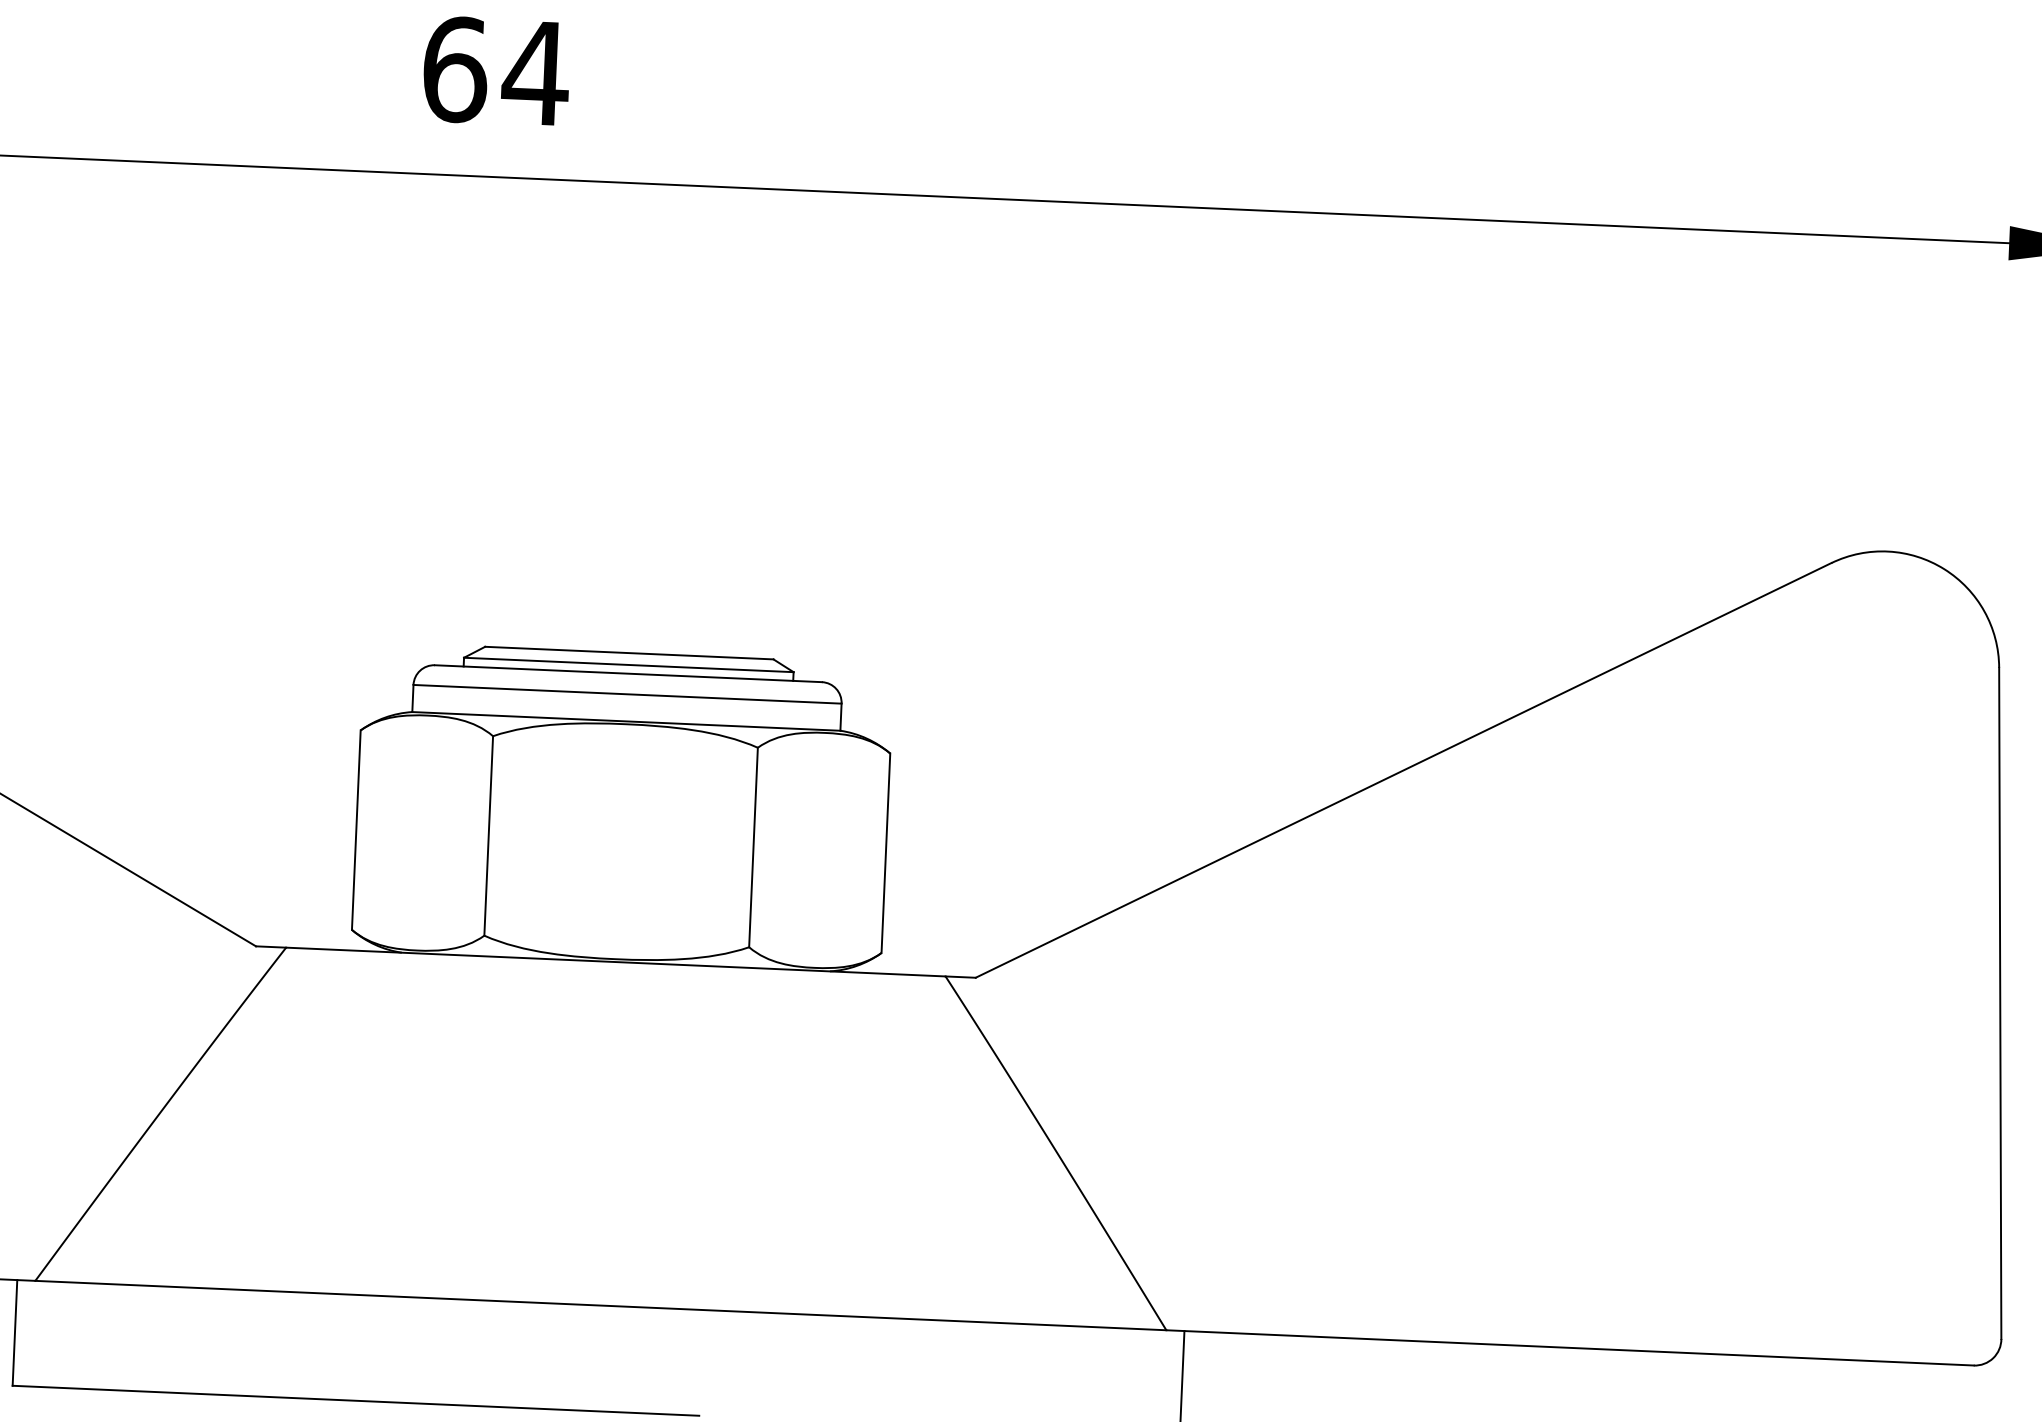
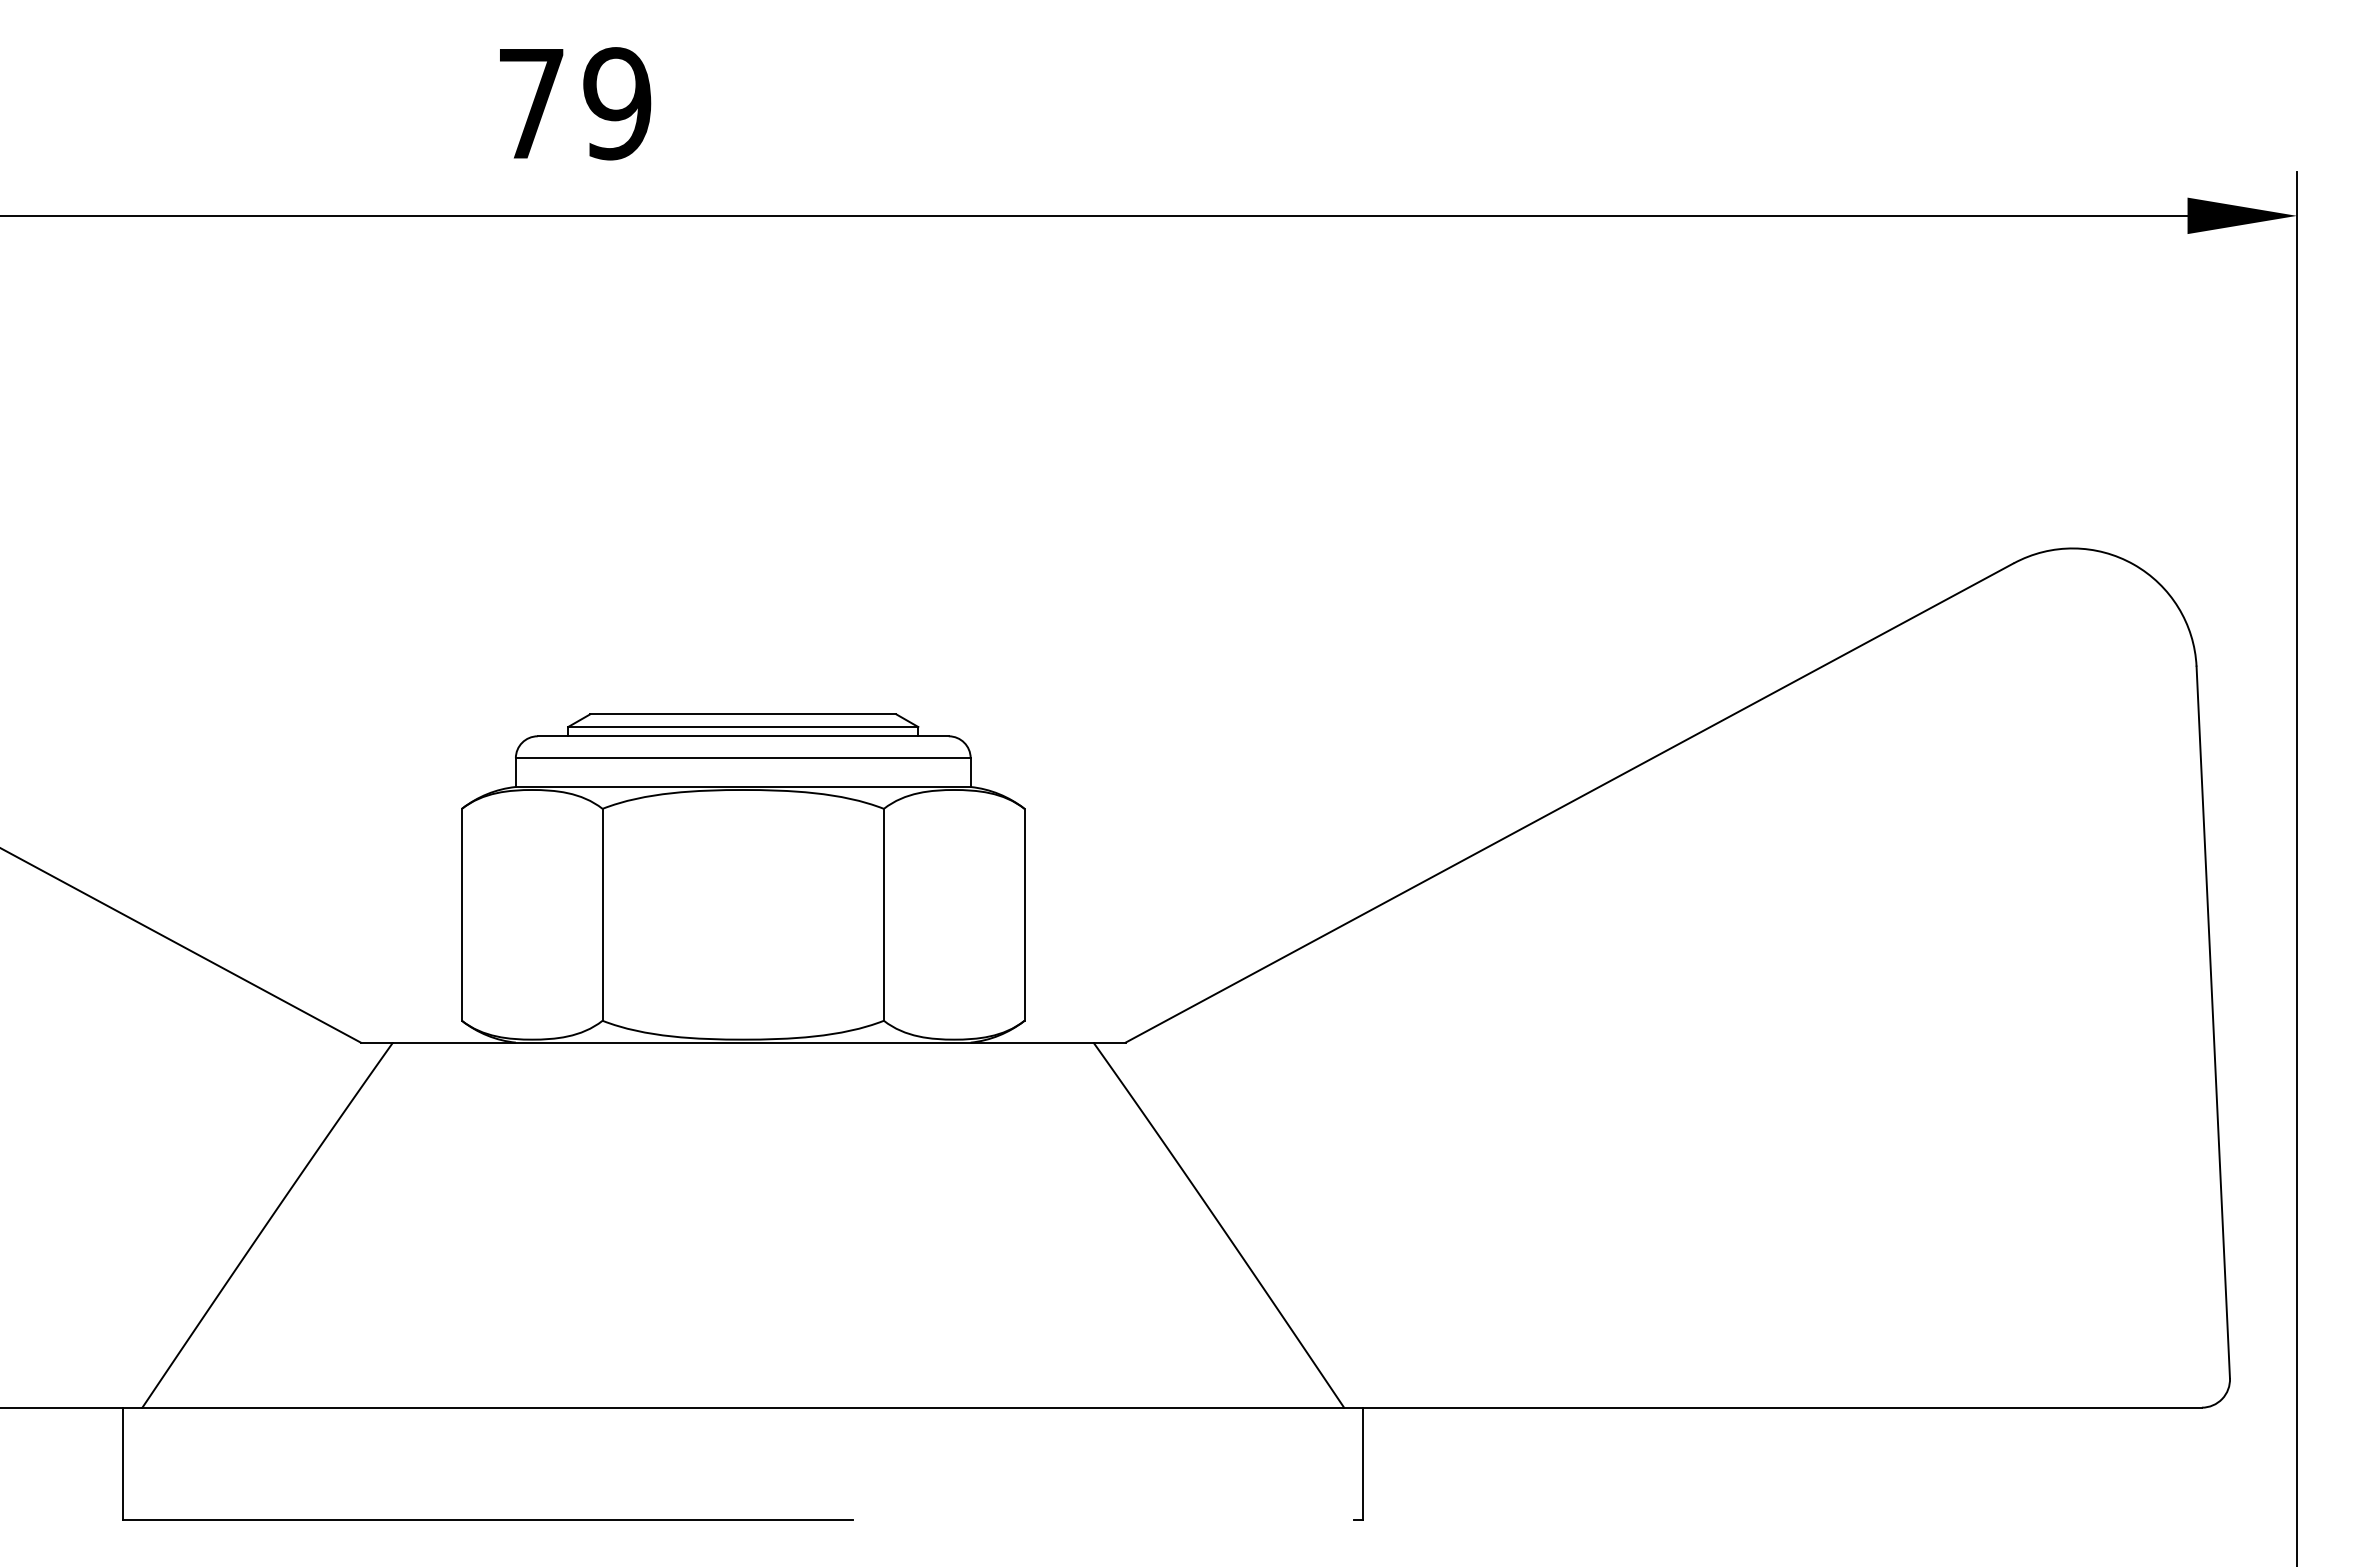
text: (496, 71) -> (575, 103), 64 -> 79

